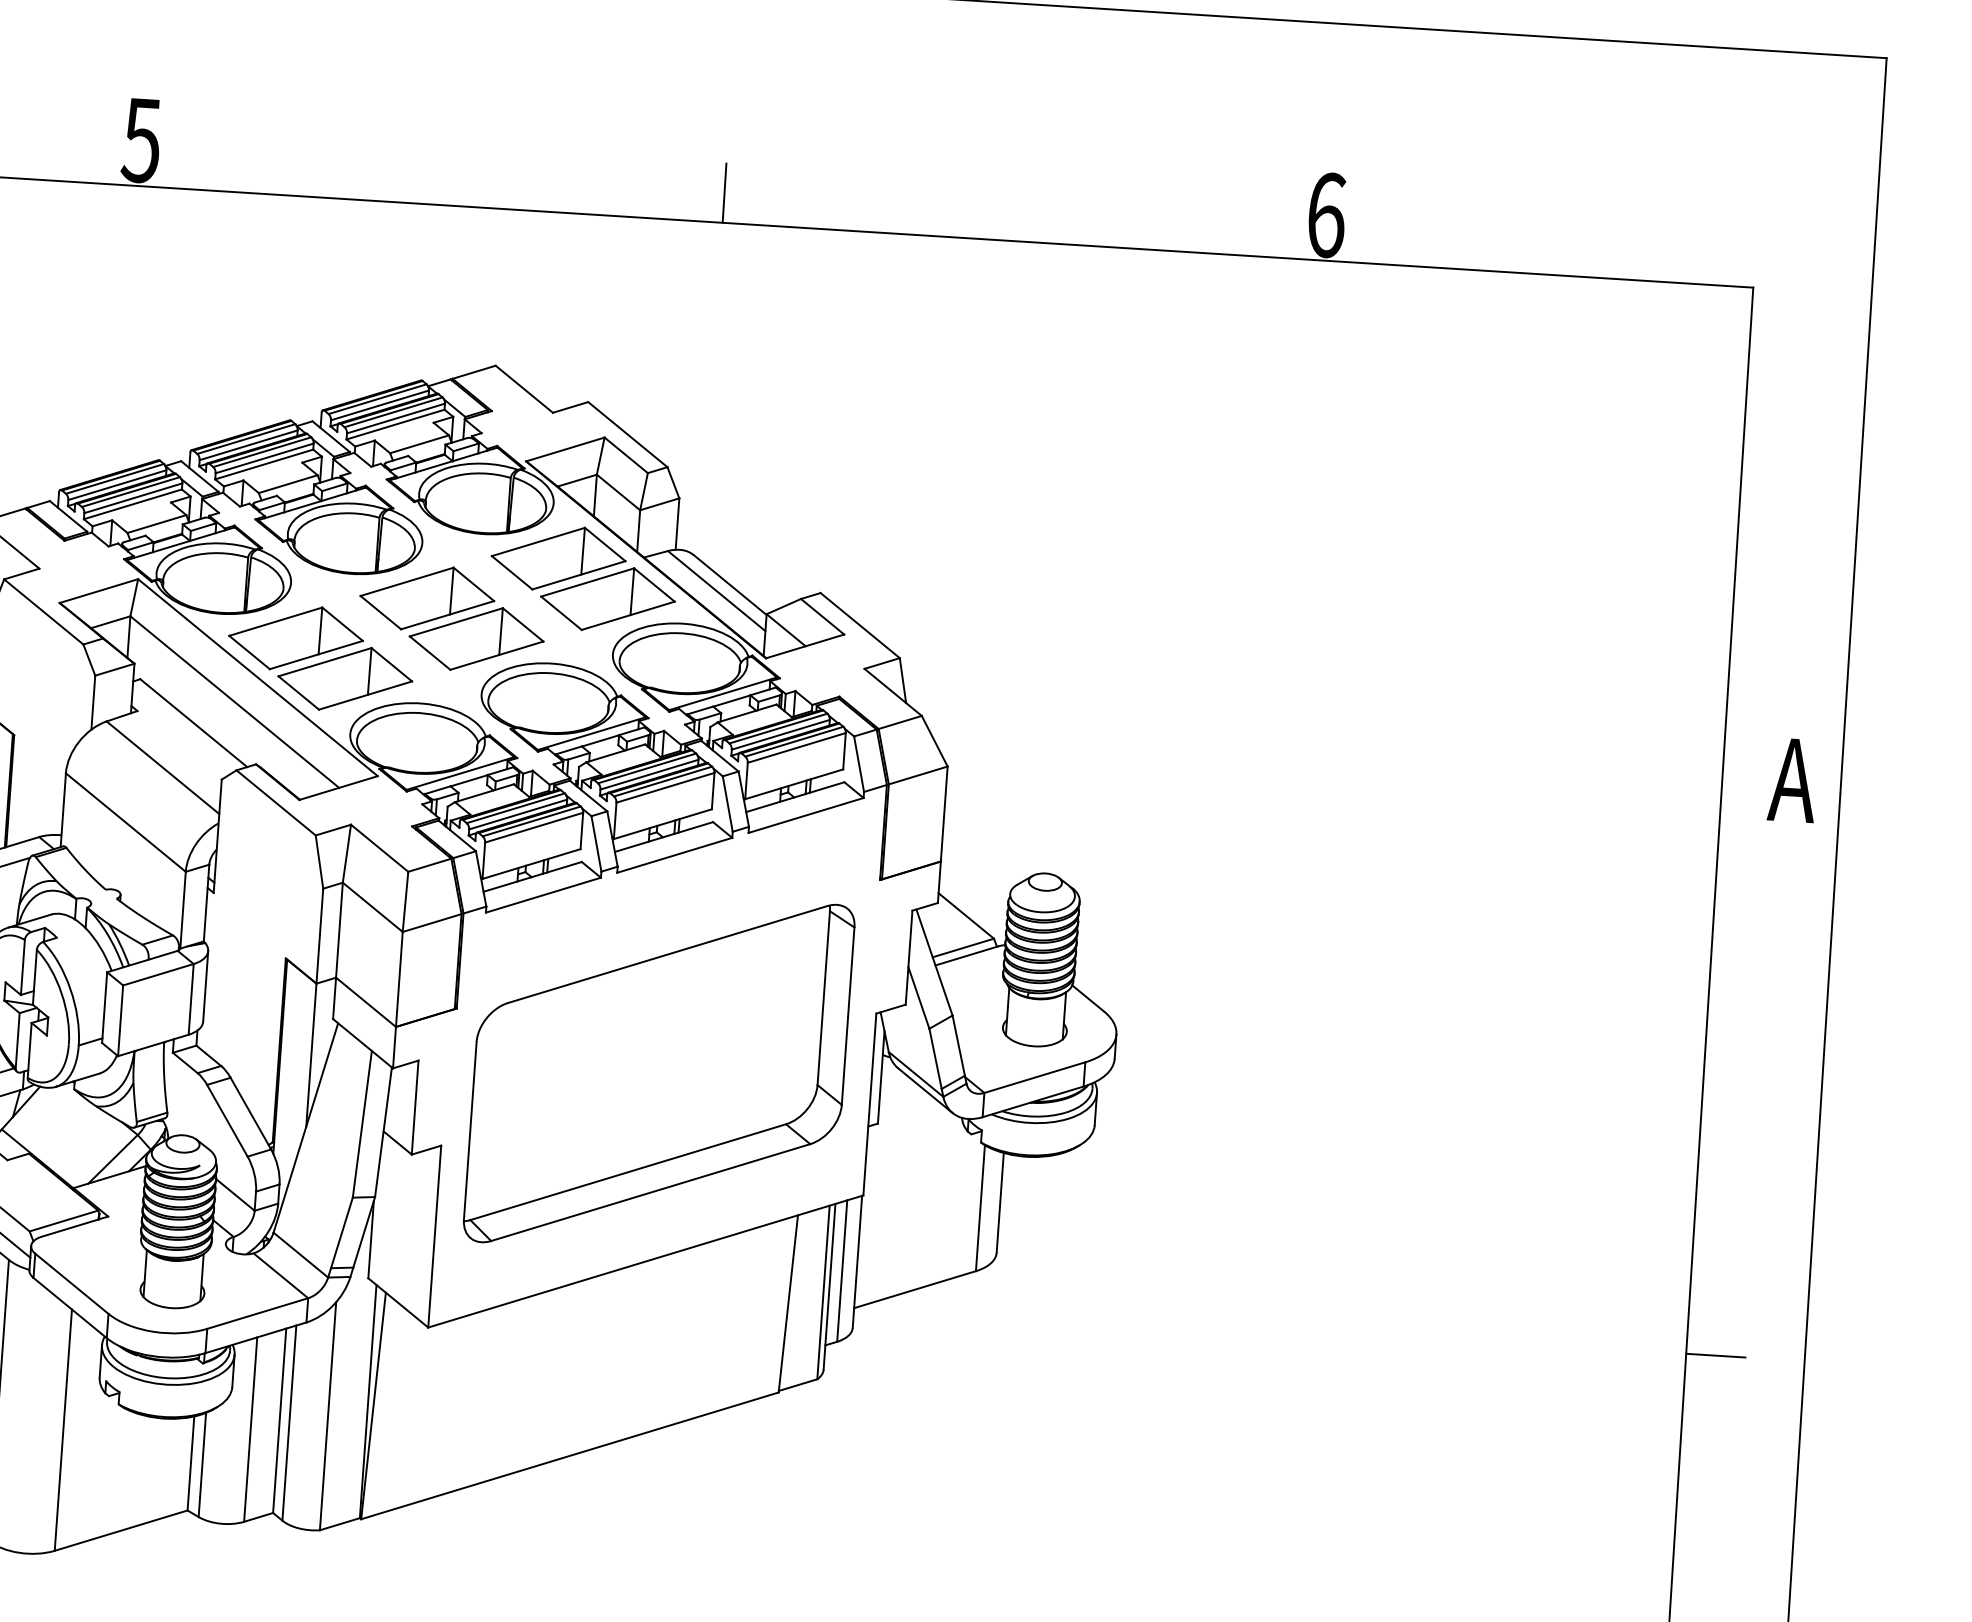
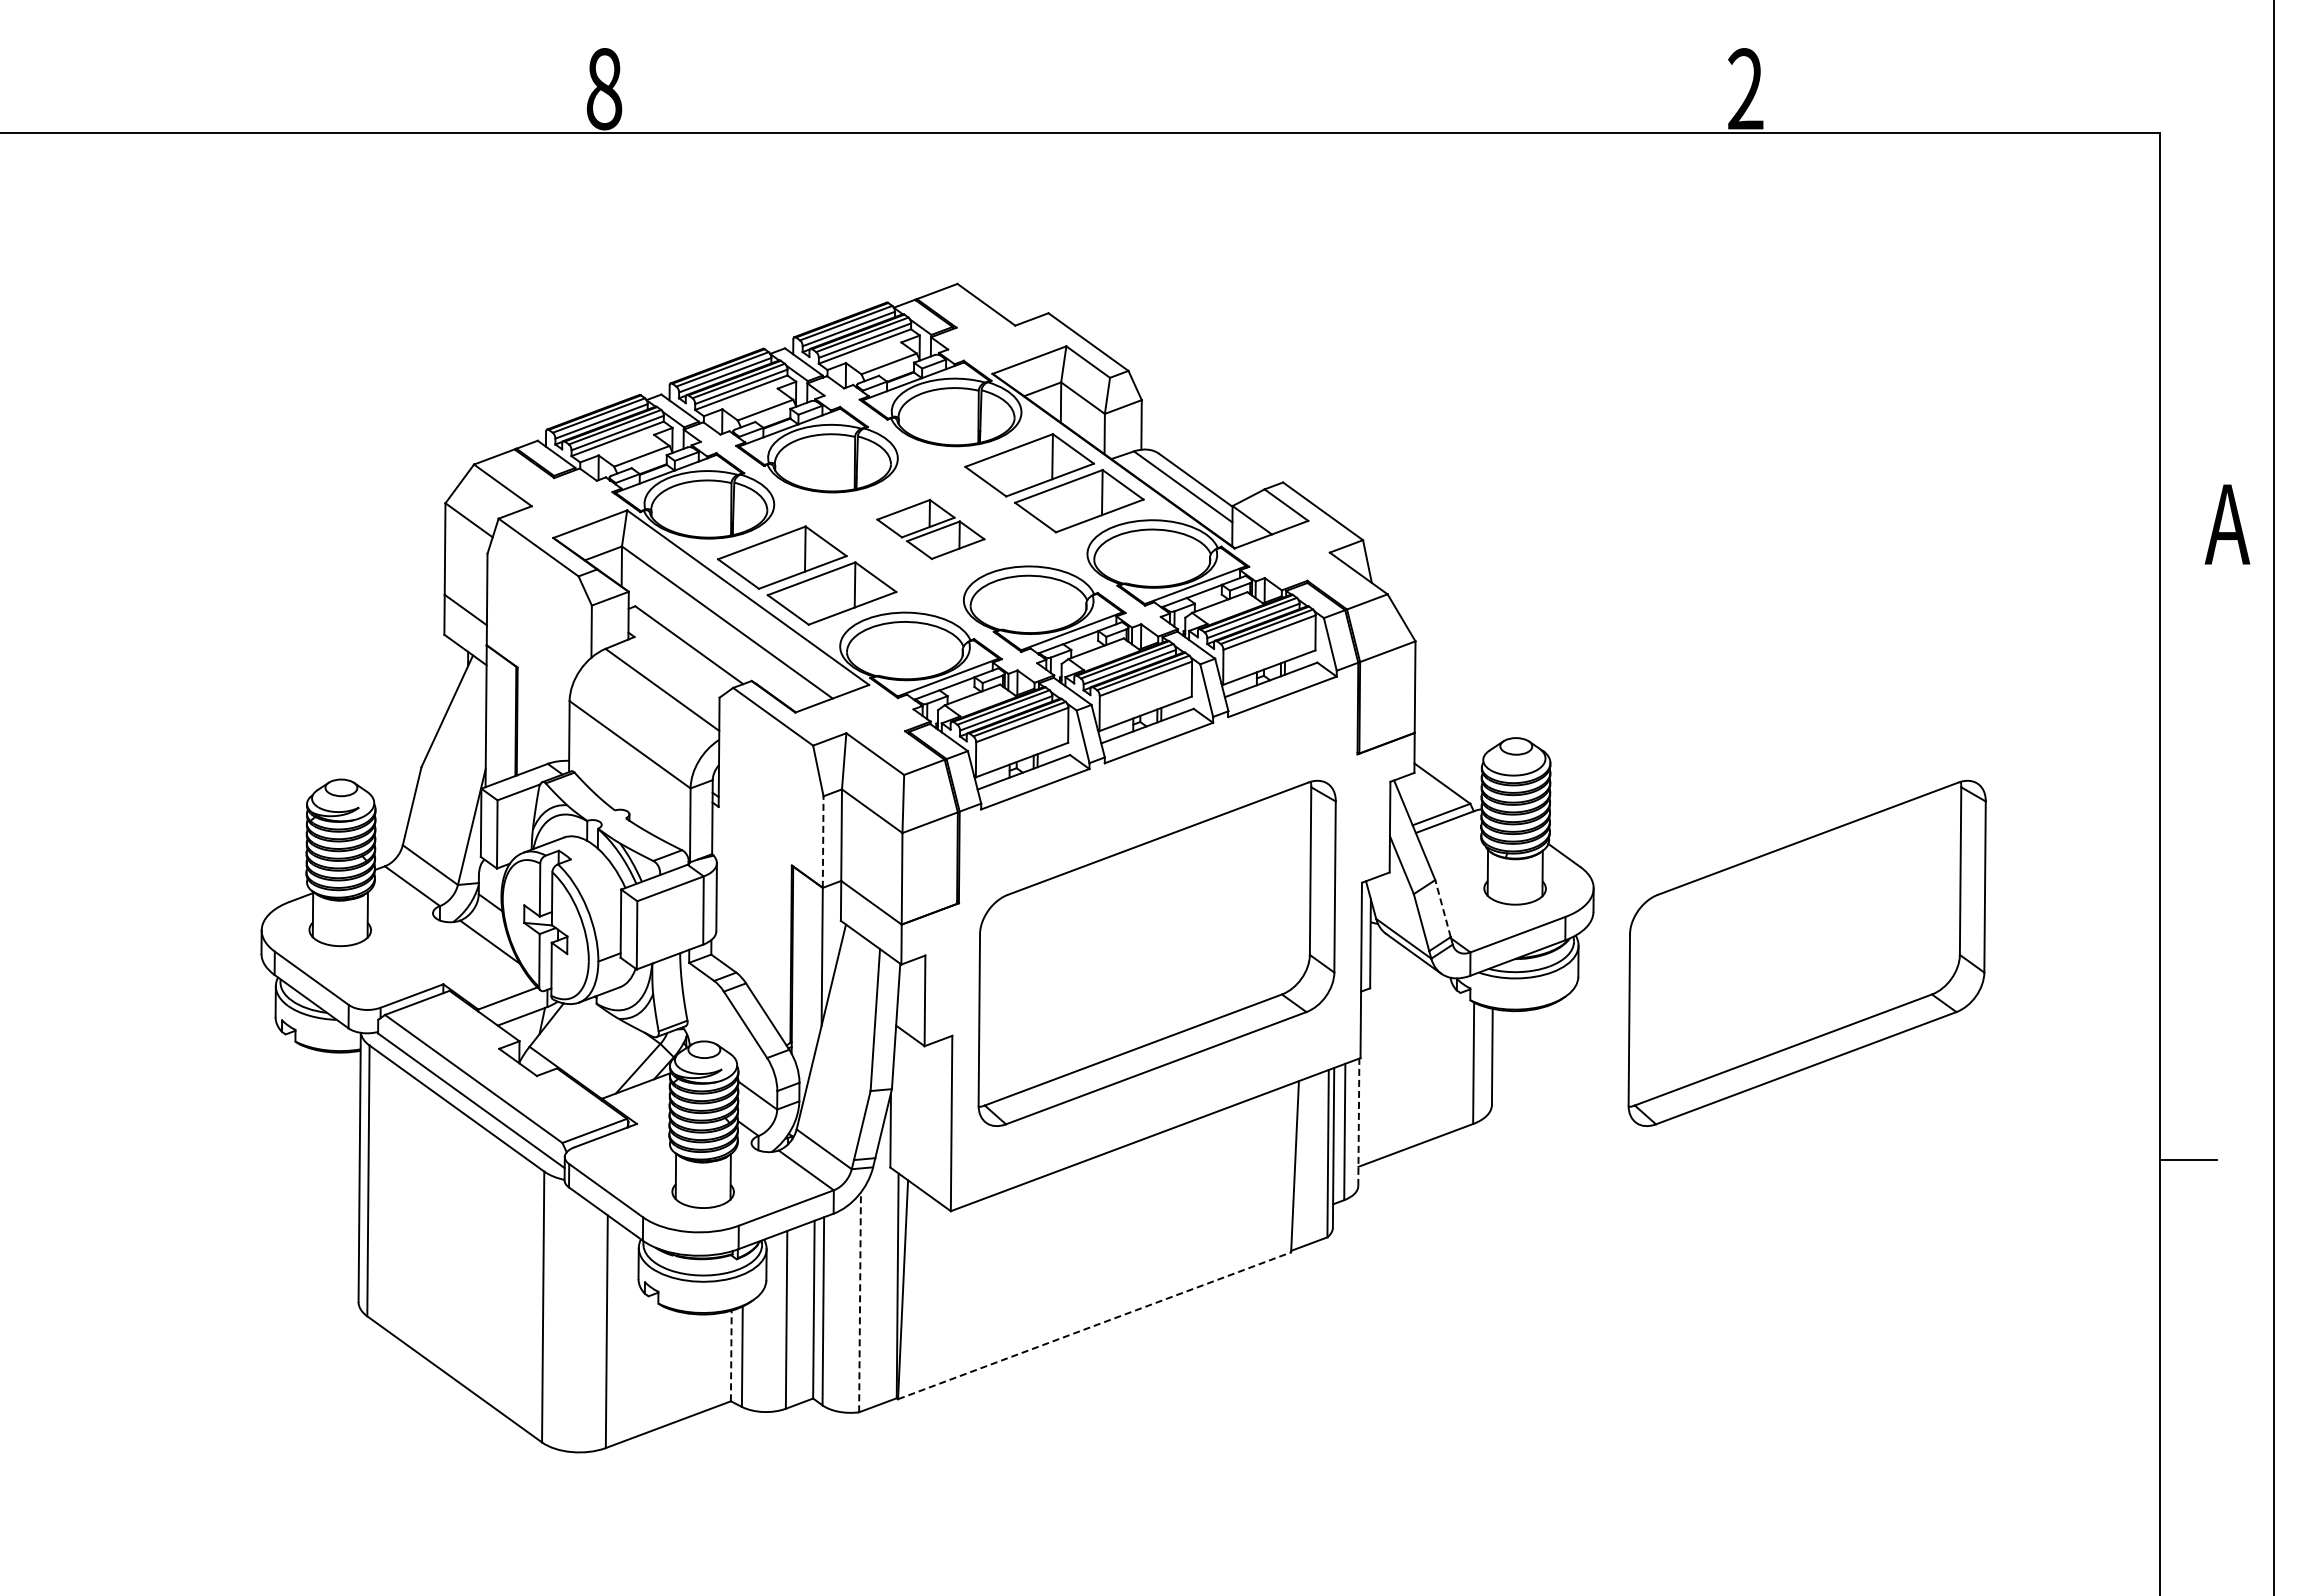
text: (141, 140) -> (603, 89), 5 -> 8
line: (724, 193) -> (1166, 104), removed
text: (1326, 215) -> (1745, 89), 6 -> 2
part: (451, 618) -> (930, 529), size x0.6
text: (1792, 780) -> (2227, 524), moved
line: (320, 936) -> (823, 842), solid -> dashed
line: (959, 1045) -> (1443, 908), solid -> dashed
part: (1333, 1114) -> (1806, 952), added
line: (857, 1262) -> (1358, 1122), solid -> dashed
line: (328, 1416) -> (860, 1302), solid -> dashed
line: (569, 1455) -> (1094, 1325), solid -> dashed
line: (191, 1462) -> (731, 1355), solid -> dashed

